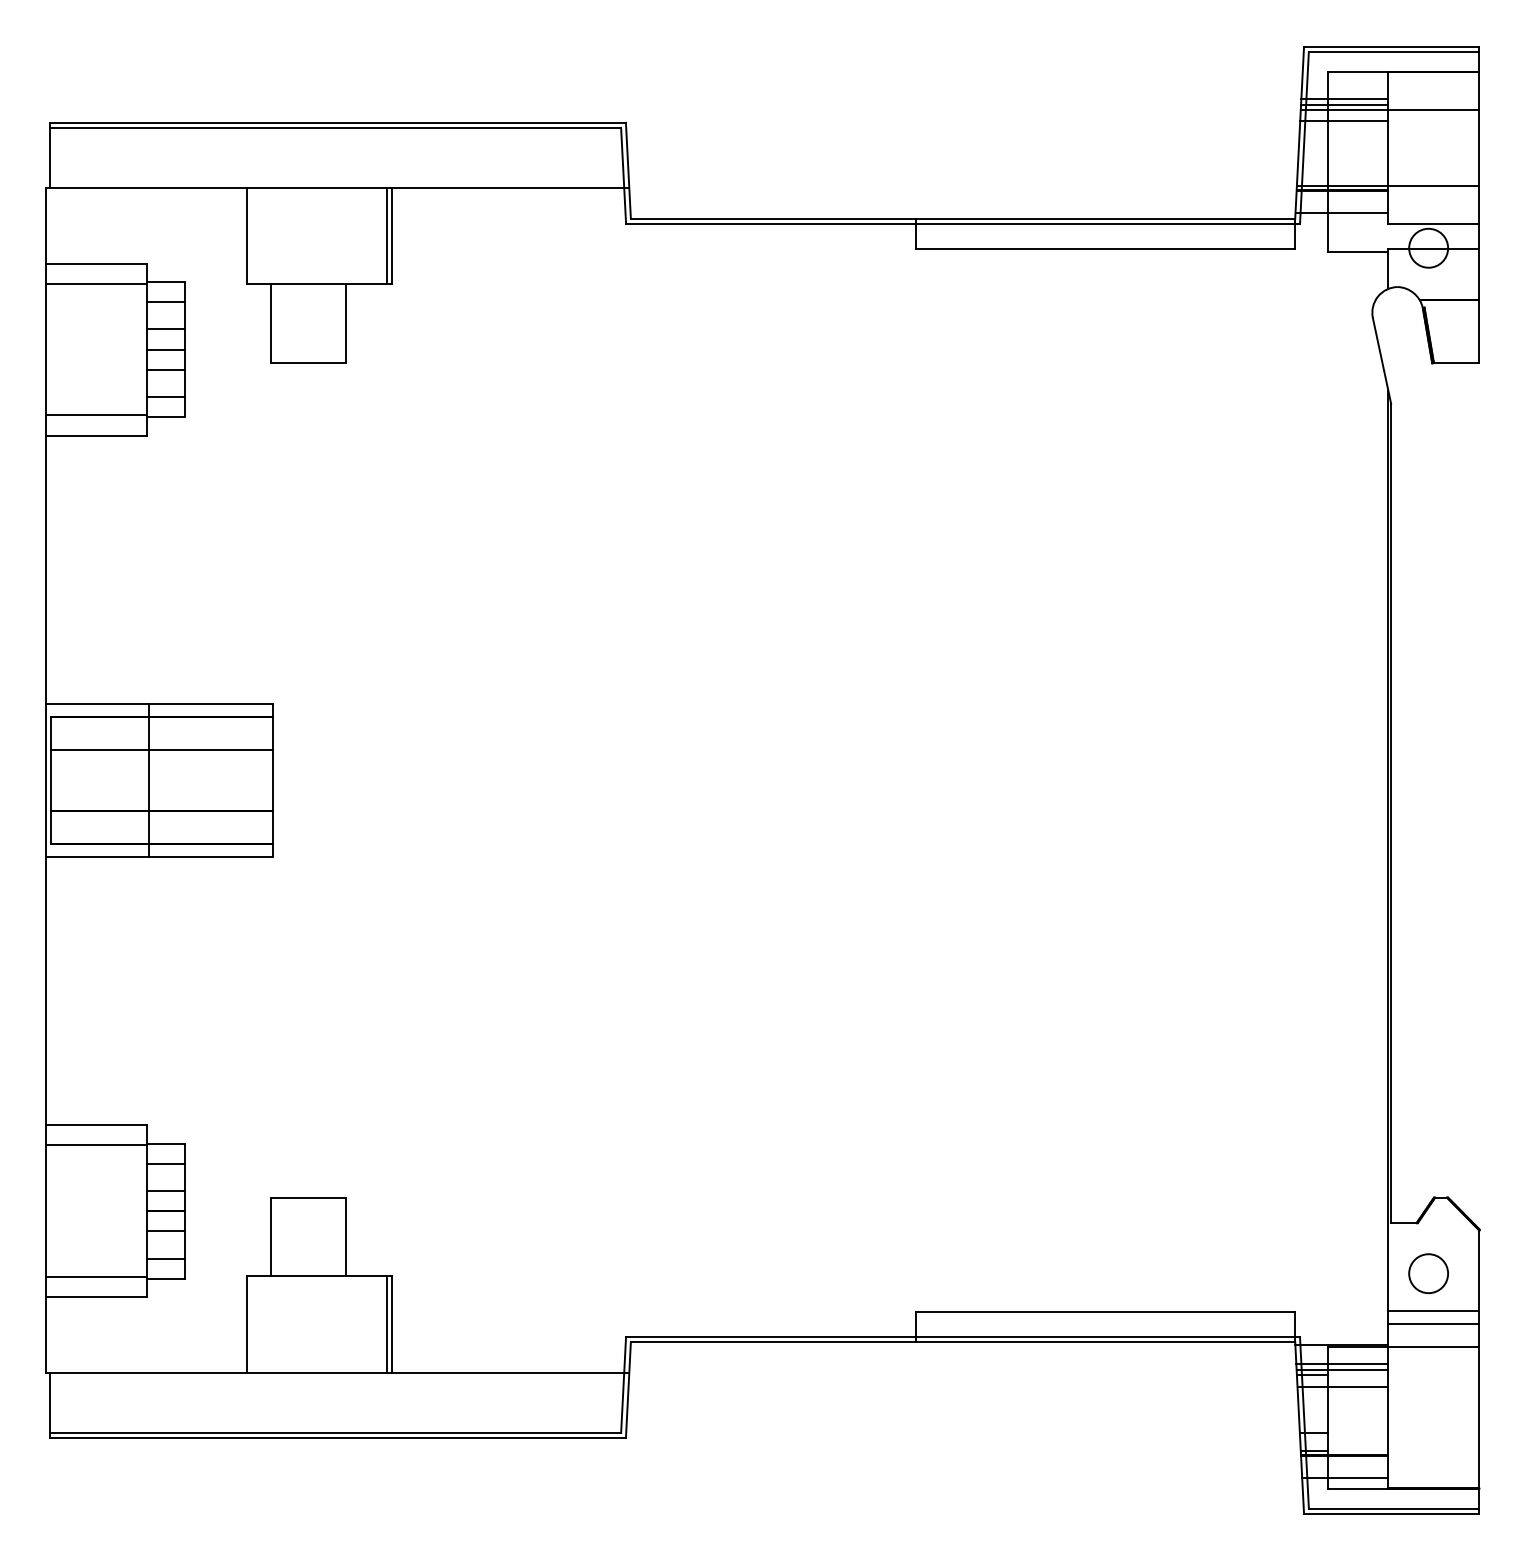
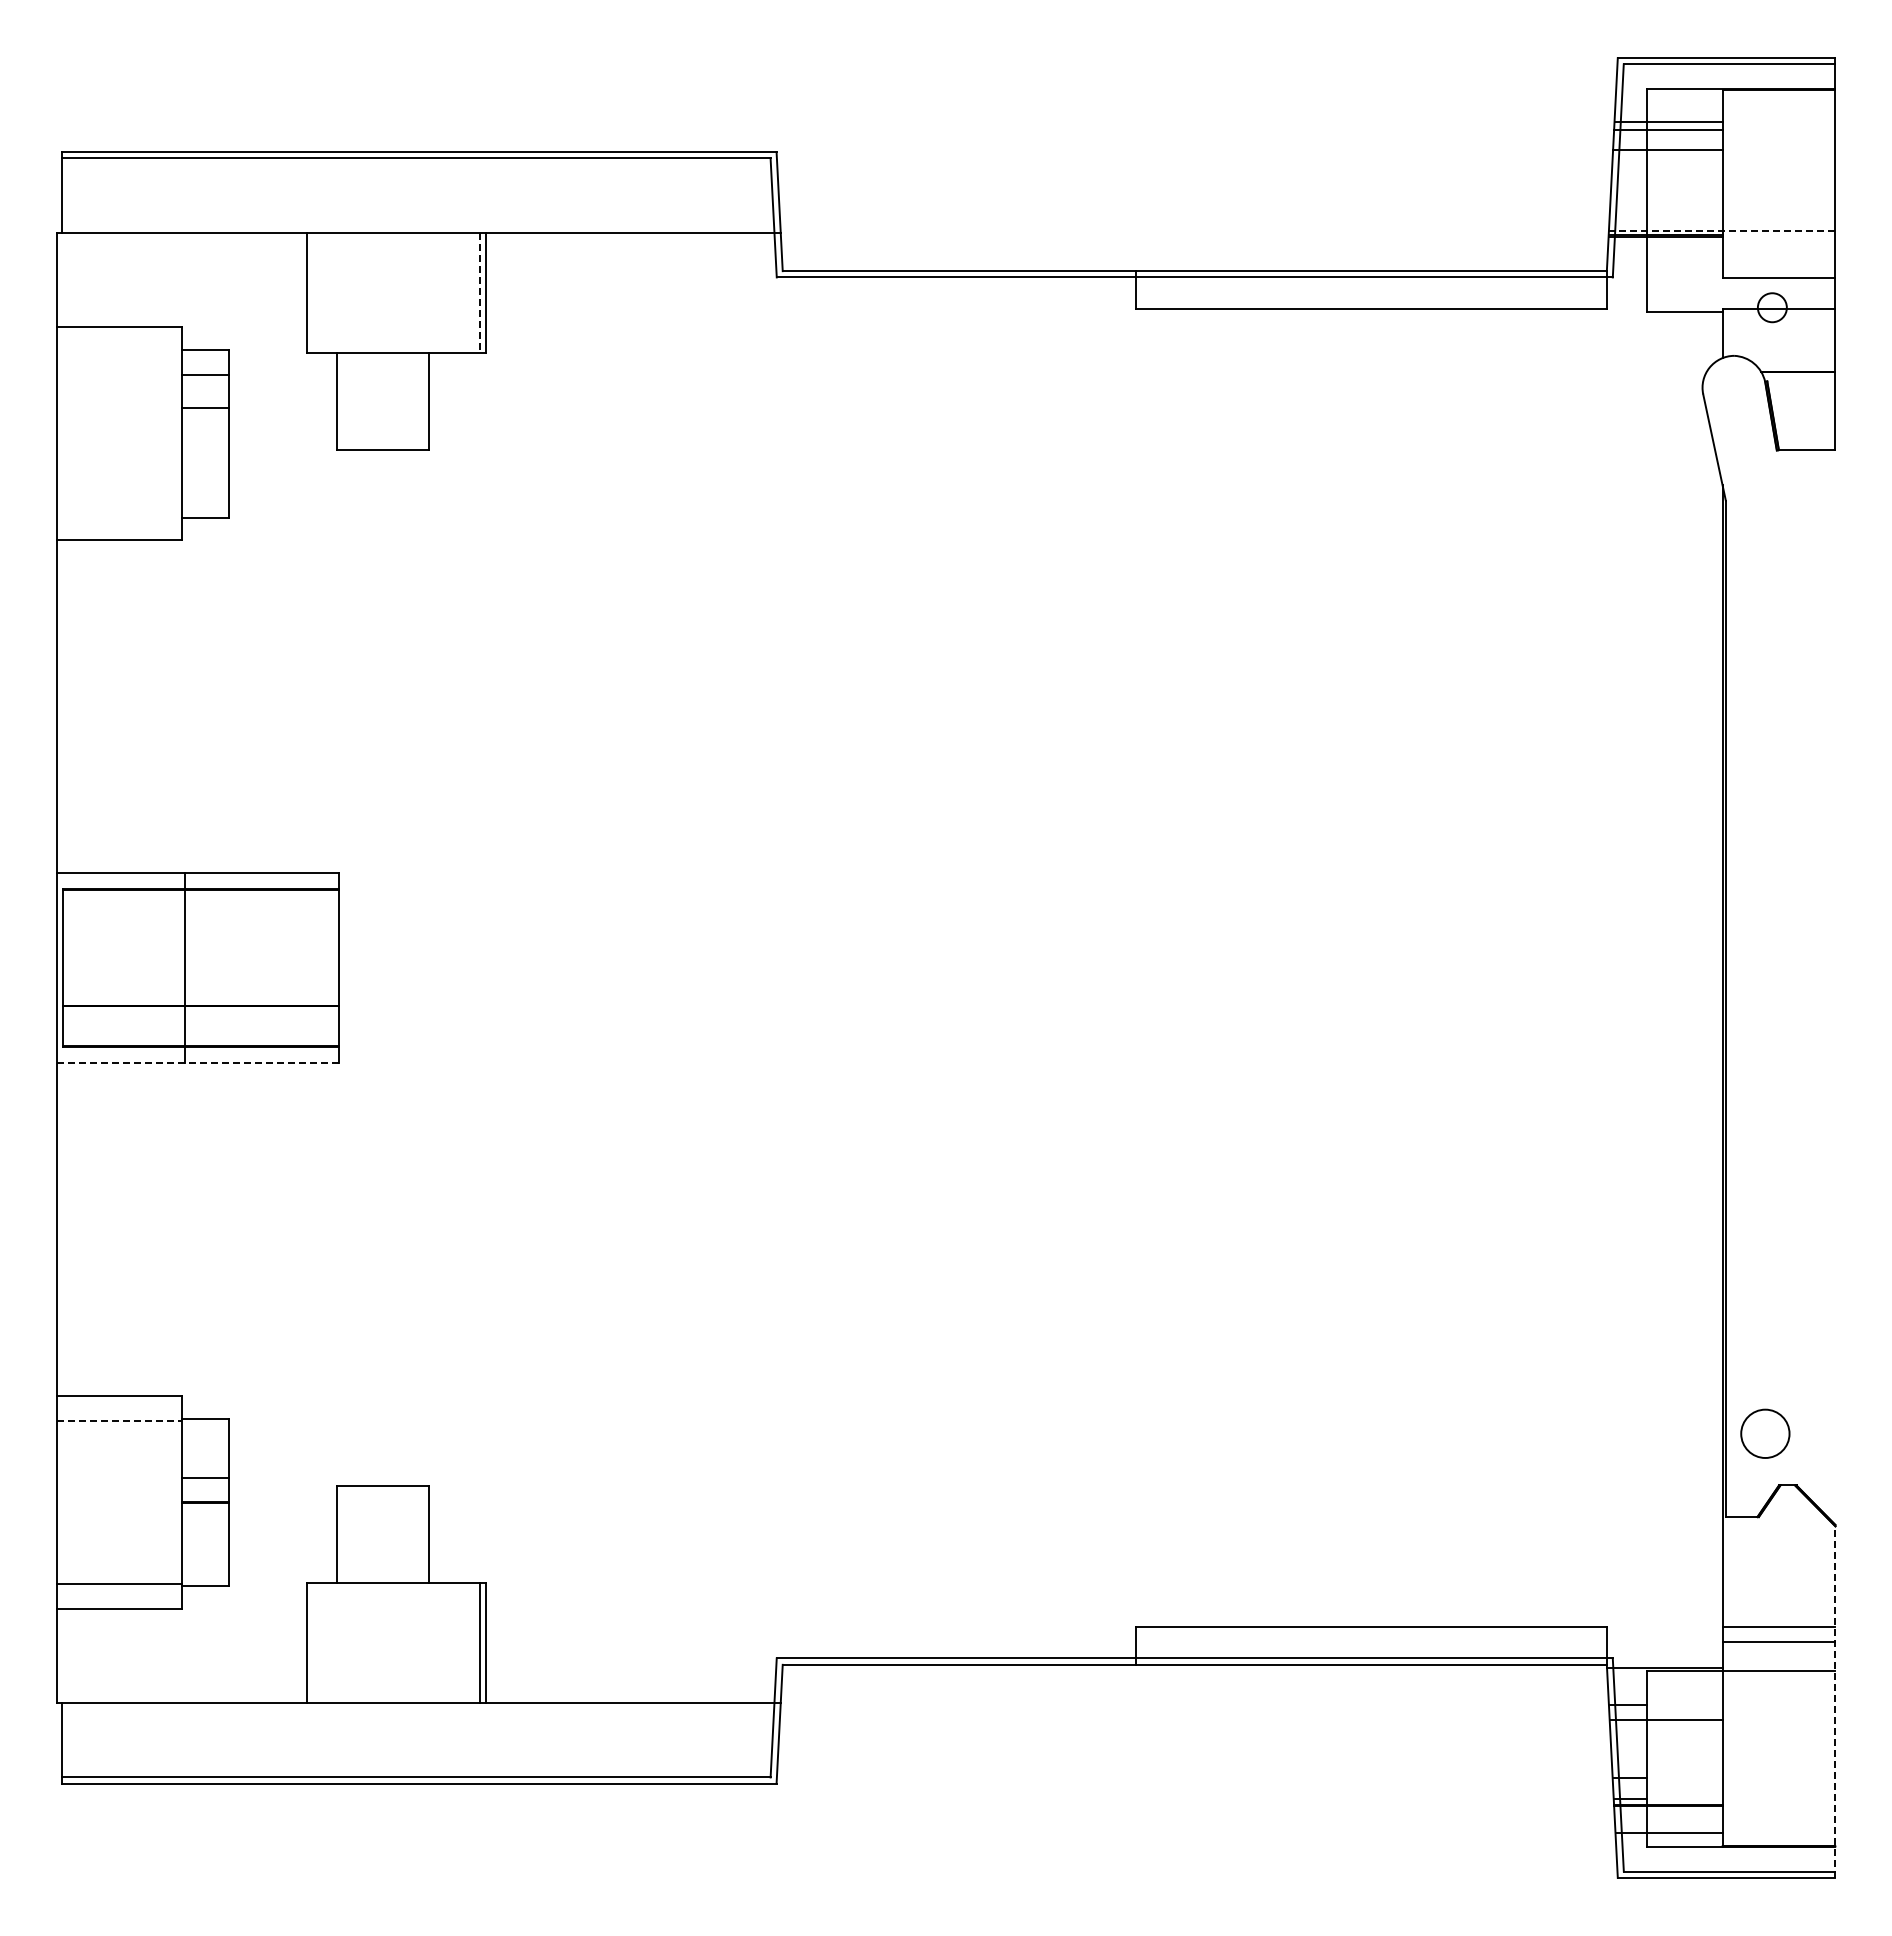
line: (1390, 110) -> (1724, 136), removed
line: (1387, 186) -> (1721, 230), solid -> dashed
line: (1341, 212) -> (1664, 263), removed
line: (386, 236) -> (479, 293), solid -> dashed
circle: (1428, 248) -> (1772, 307), size x0.6
line: (96, 284) -> (119, 352), removed
line: (165, 349) -> (205, 433), removed
line: (165, 369) -> (205, 458), removed
line: (165, 397) -> (205, 492), removed
line: (96, 415) -> (119, 515), removed
line: (161, 750) -> (200, 930), removed
line: (159, 857) -> (198, 1063), solid -> dashed
line: (96, 1145) -> (119, 1420), solid -> dashed
line: (165, 1163) -> (205, 1443), removed
line: (165, 1231) -> (205, 1527), removed
line: (165, 1258) -> (205, 1561), removed
circle: (1428, 1273) -> (1765, 1433), moved
line: (1342, 1363) -> (1665, 1691), removed
line: (1342, 1369) -> (1665, 1698), removed
line: (1479, 1371) -> (1835, 1701), solid -> dashed

